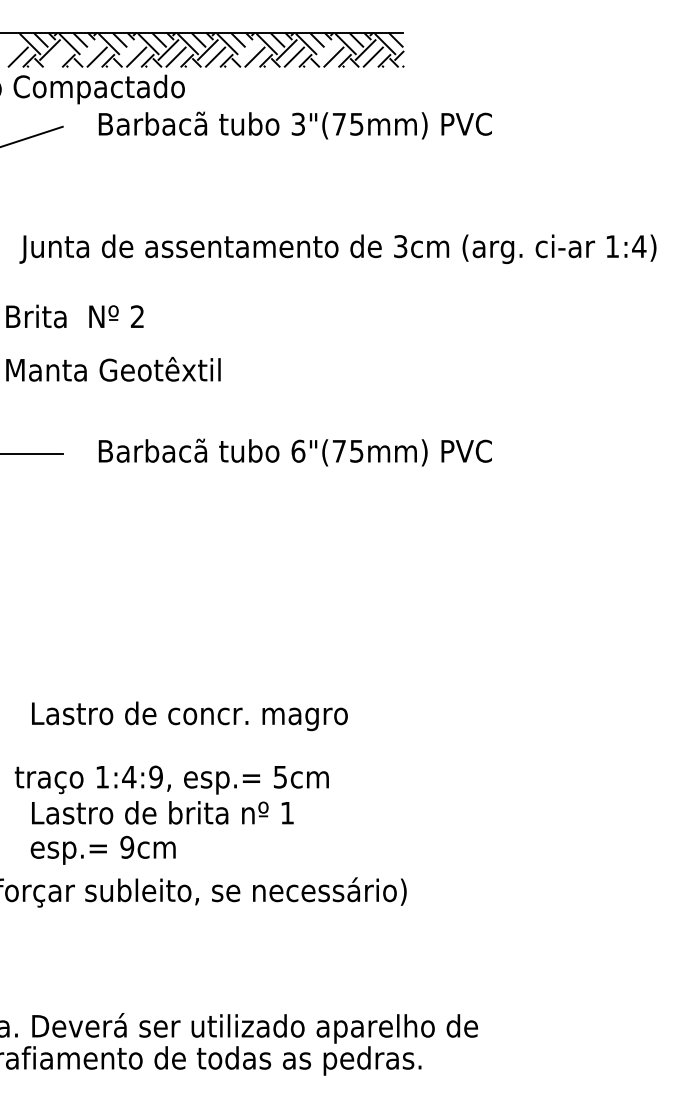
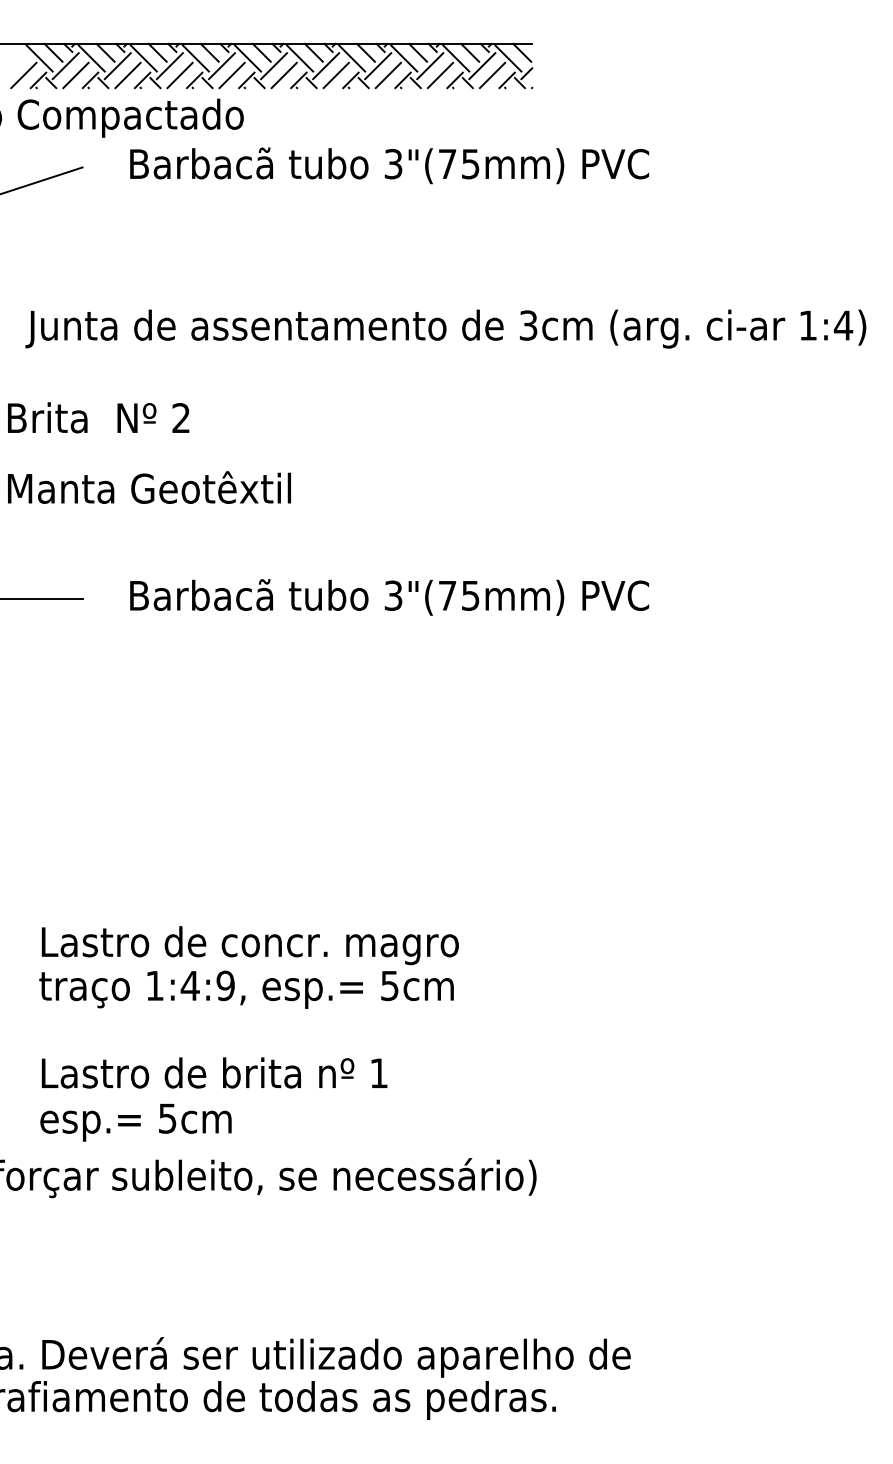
line: (89, 50) -> (117, 66), added
line: (128, 50) -> (169, 66), added
line: (247, 50) -> (326, 66), added
line: (326, 50) -> (430, 66), added
line: (57, 57) -> (75, 75), added
text: (298, 451) -> (393, 595), 6"(75mm) -> 3"(75mm)
text: (171, 779) -> (246, 989), moved
text: (127, 847) -> (167, 1118), 9cm -> 5cm

